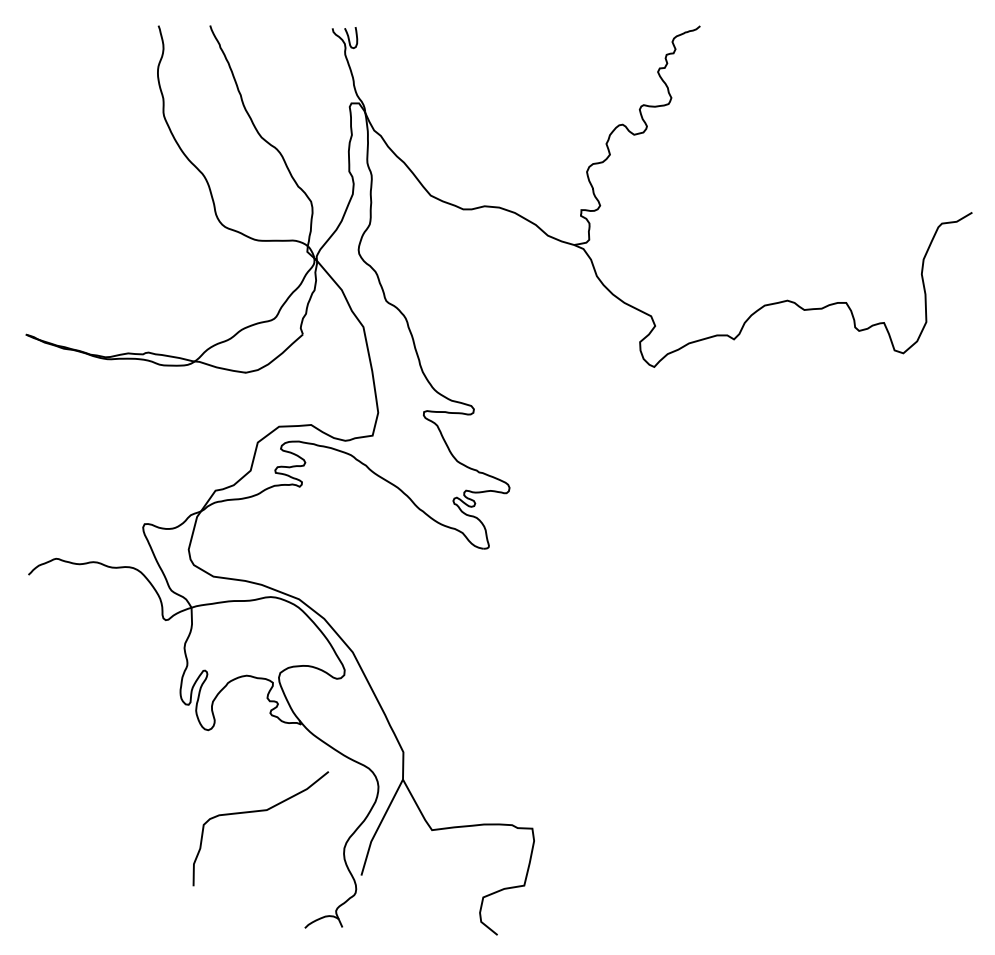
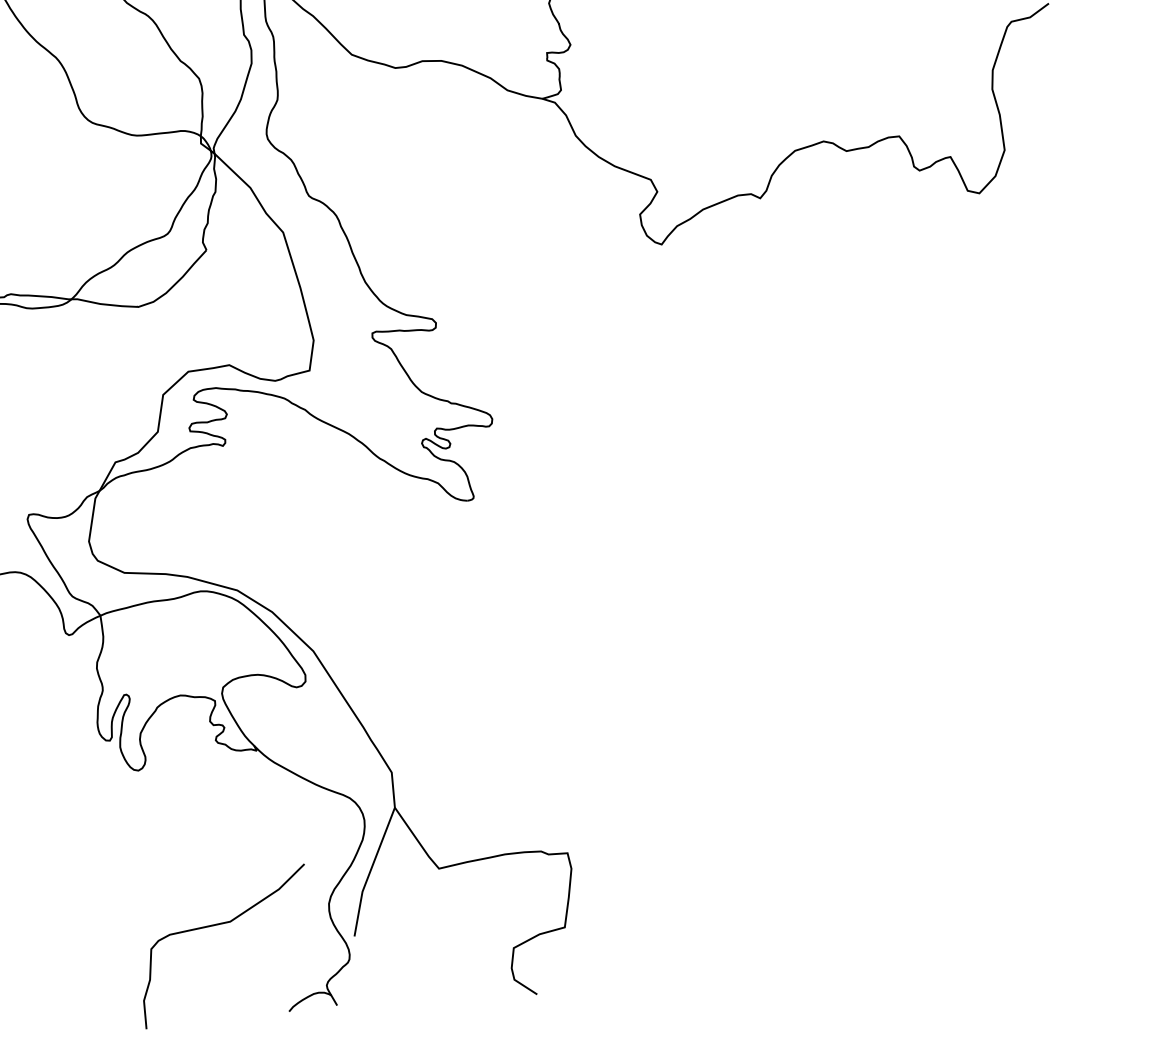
curve: (256, 812) -> (217, 926), moved

